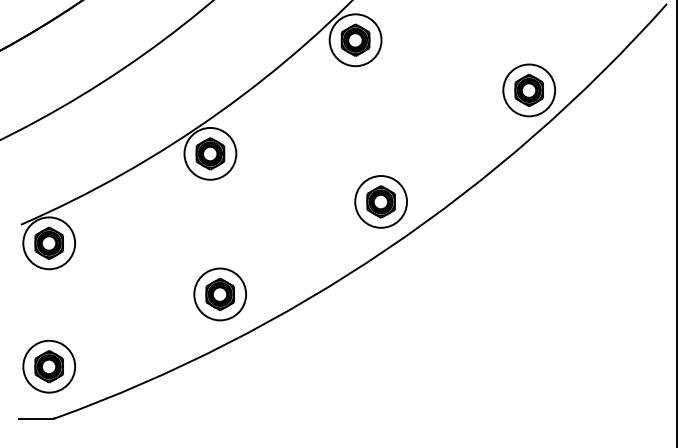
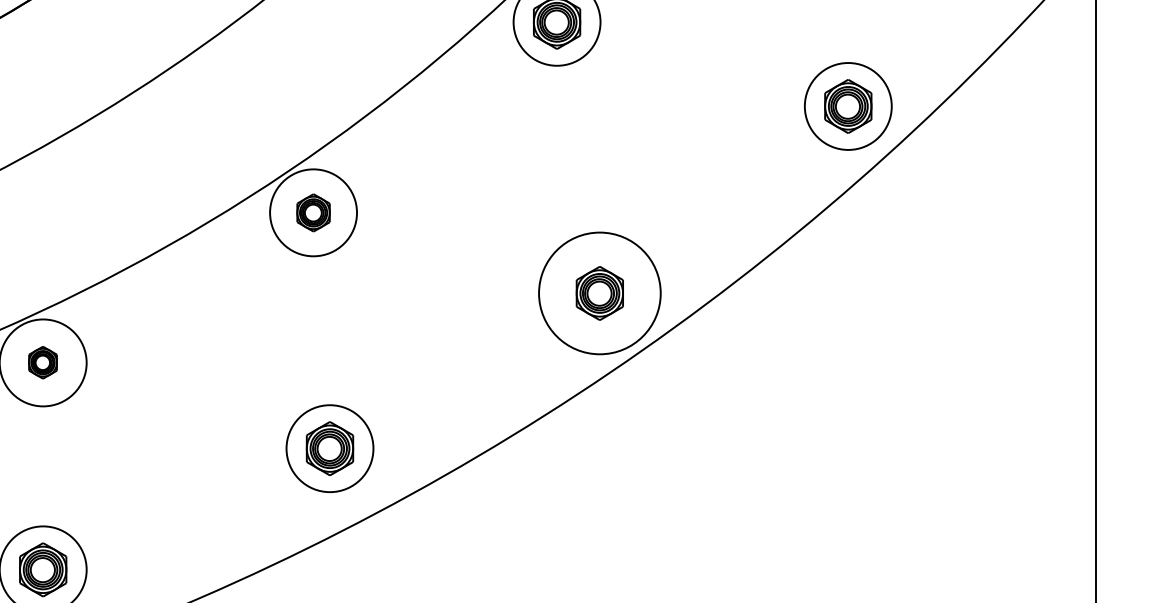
part: (210, 153) -> (313, 212), size x0.7
circle: (381, 201) -> (600, 292), size x1.4
part: (48, 242) -> (41, 361), size x0.6

